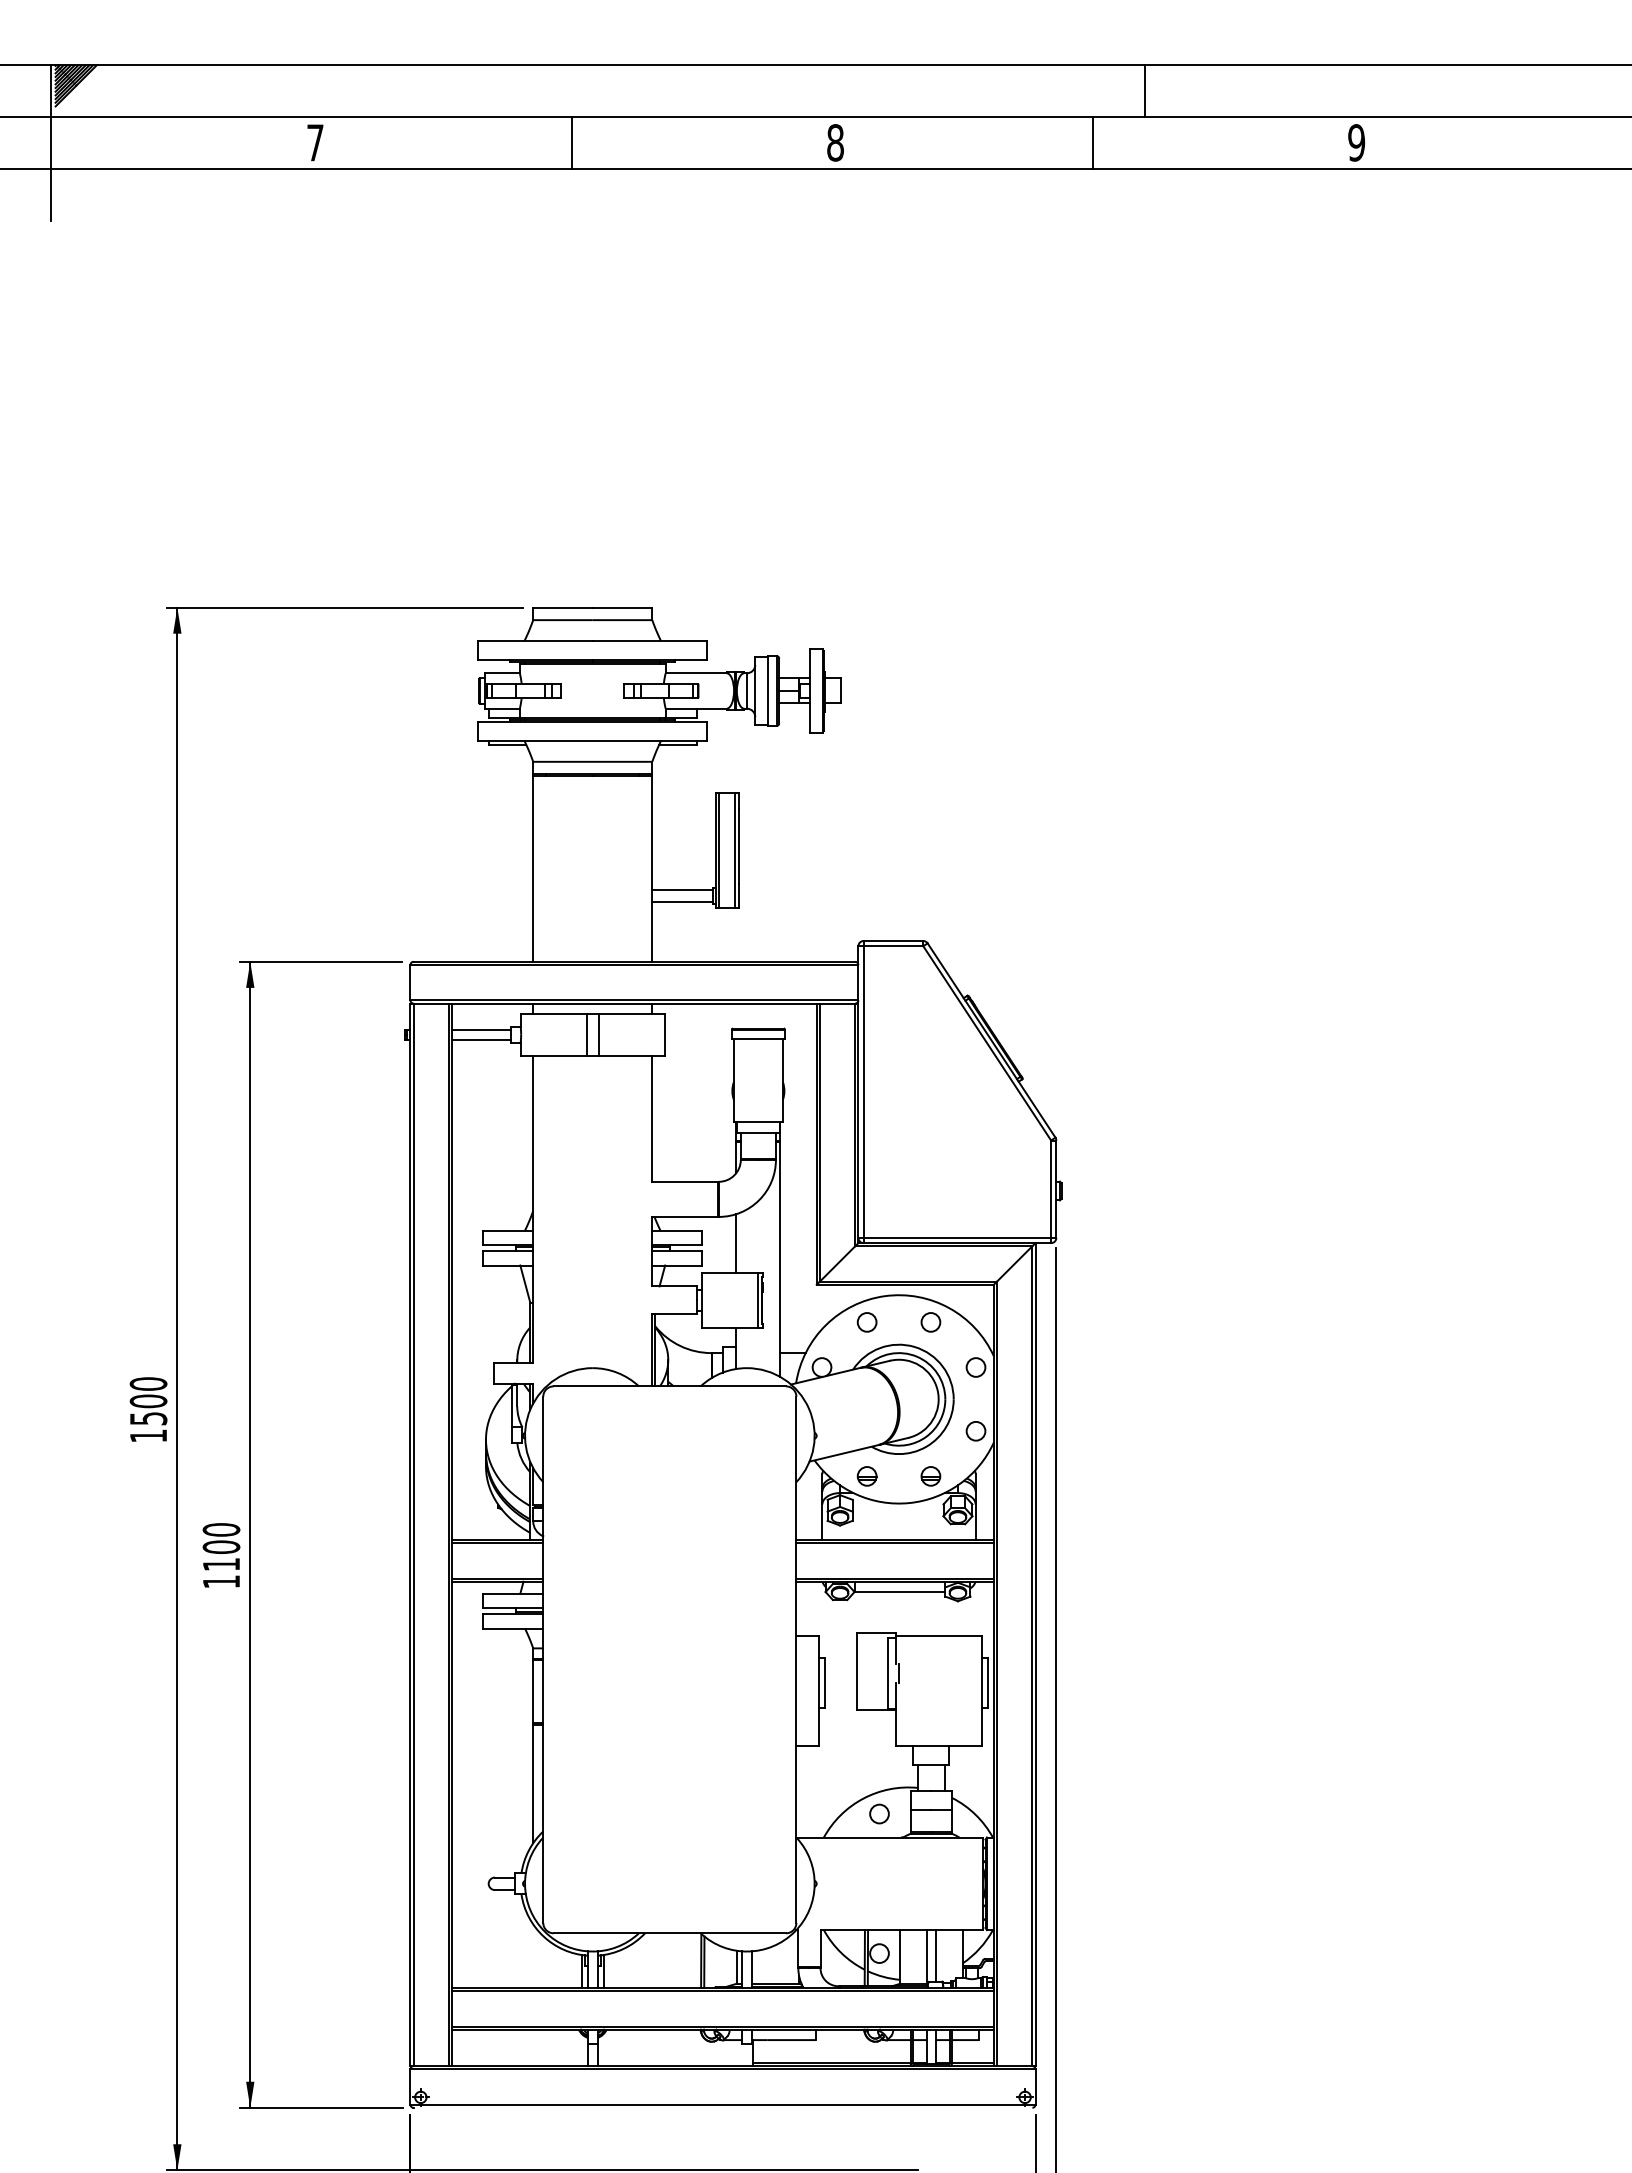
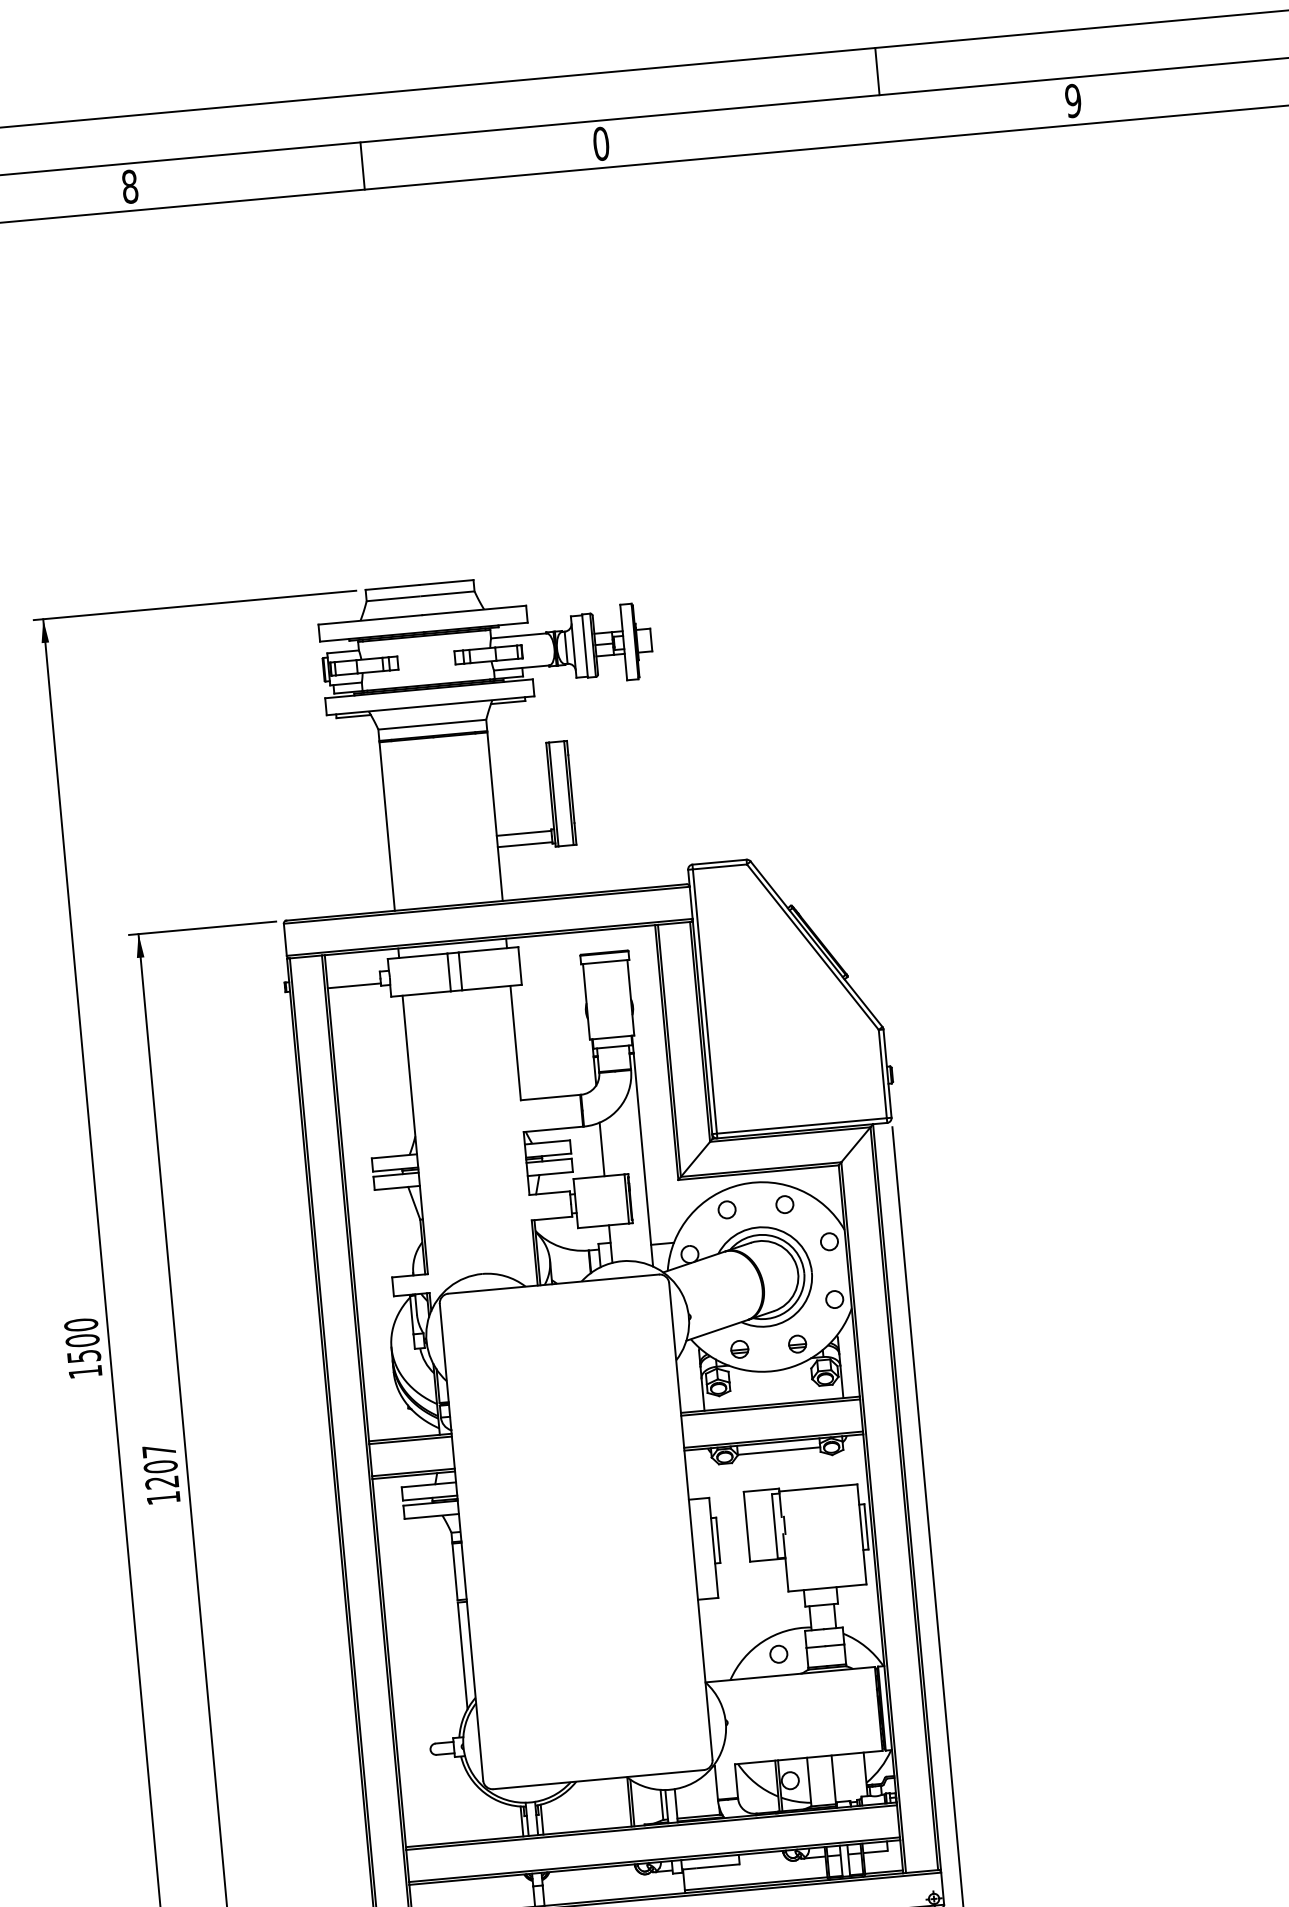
text: (315, 142) -> (130, 186), 7 -> 8
text: (835, 142) -> (601, 143), 8 -> 0
line: (1093, 143) -> (834, 123), removed
line: (481, 1029) -> (353, 976), removed
text: (221, 1547) -> (160, 1467), 1100 -> 1207
line: (935, 1955) -> (841, 1777), removed

